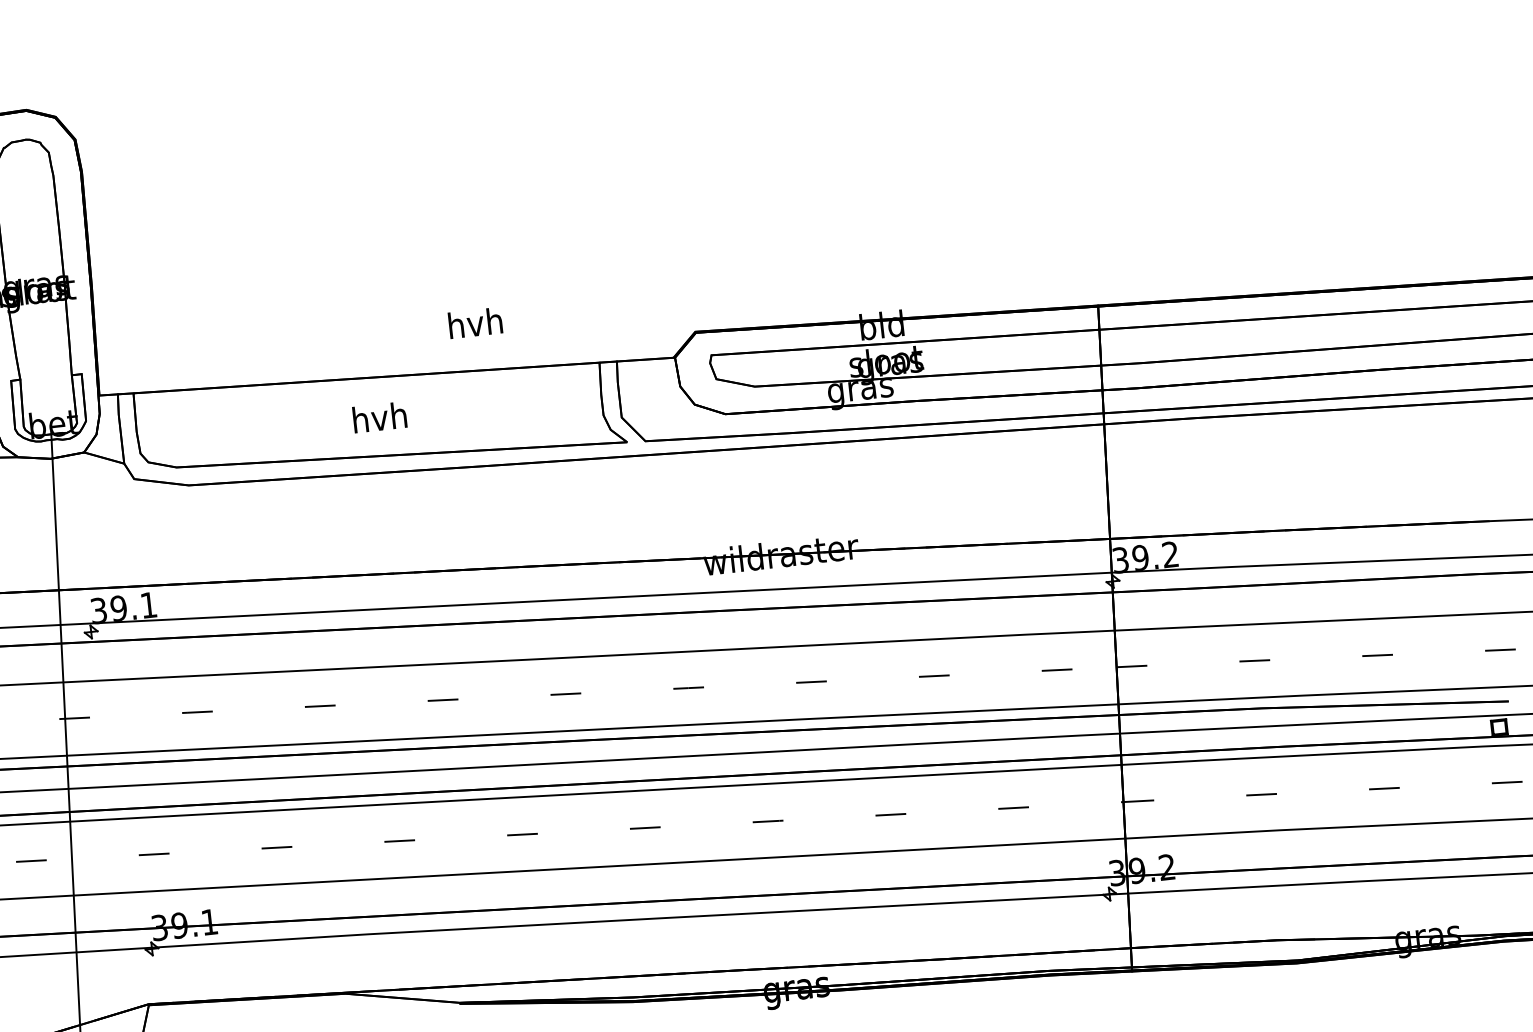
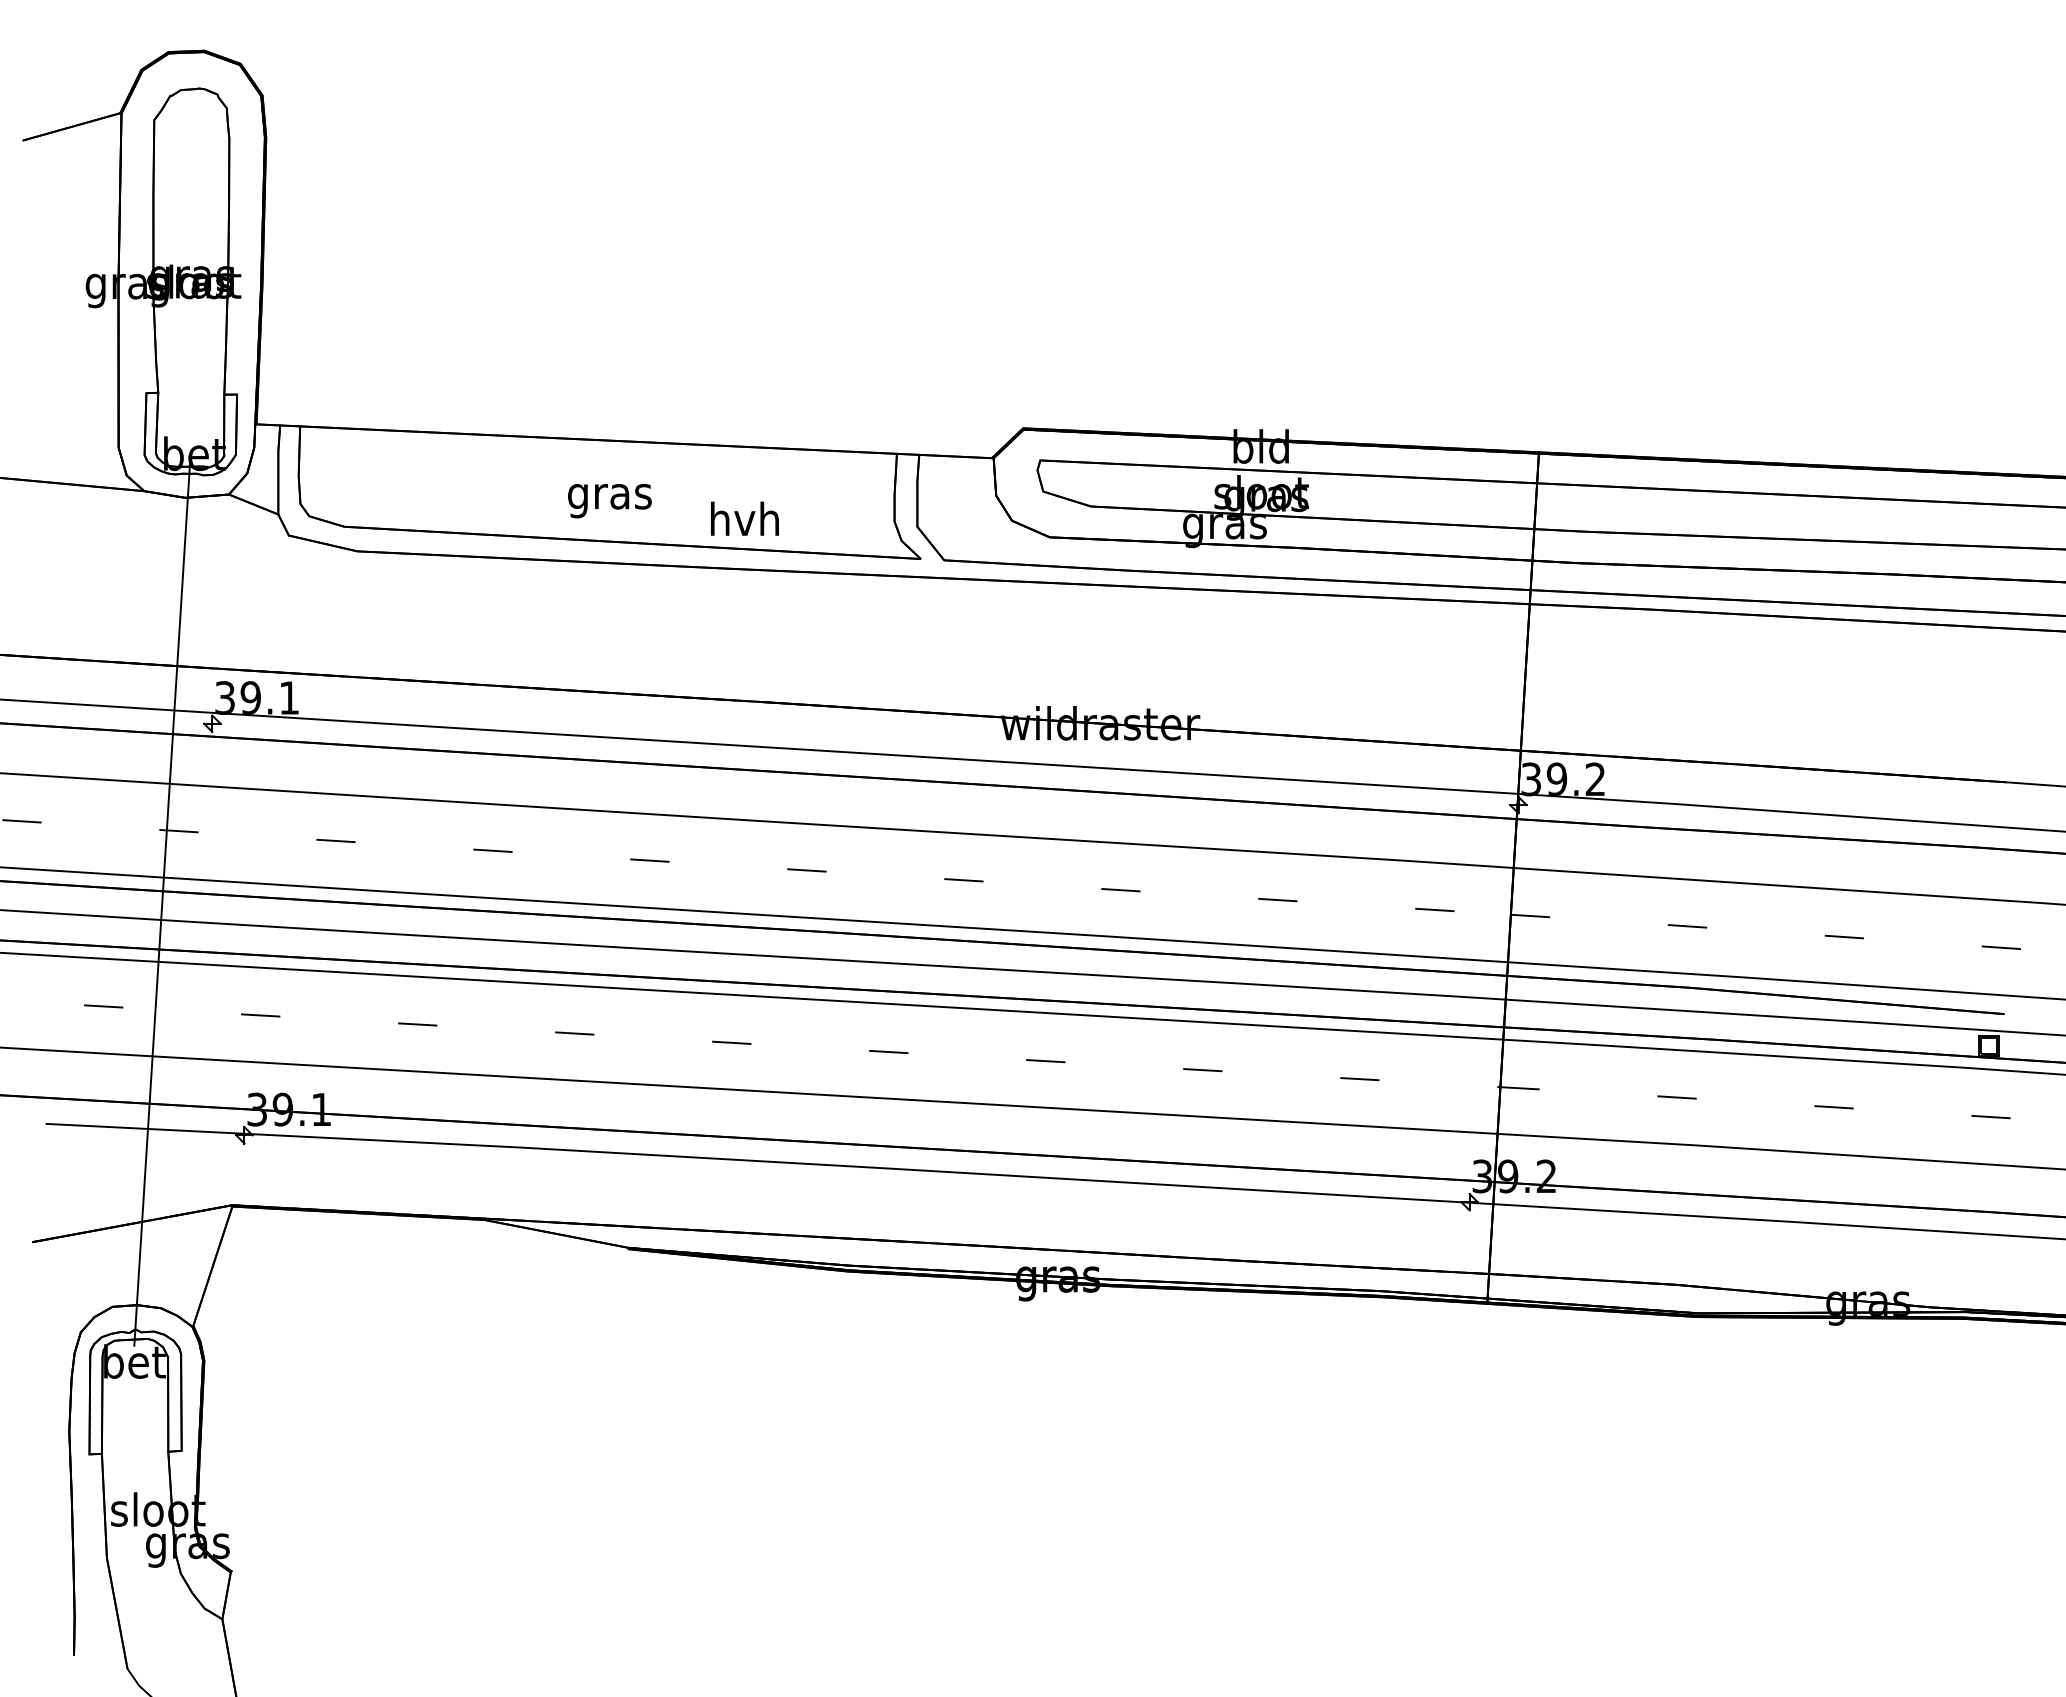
text: (475, 322) -> (744, 518), moved
text: (379, 420) -> (609, 496), hvh -> gras

